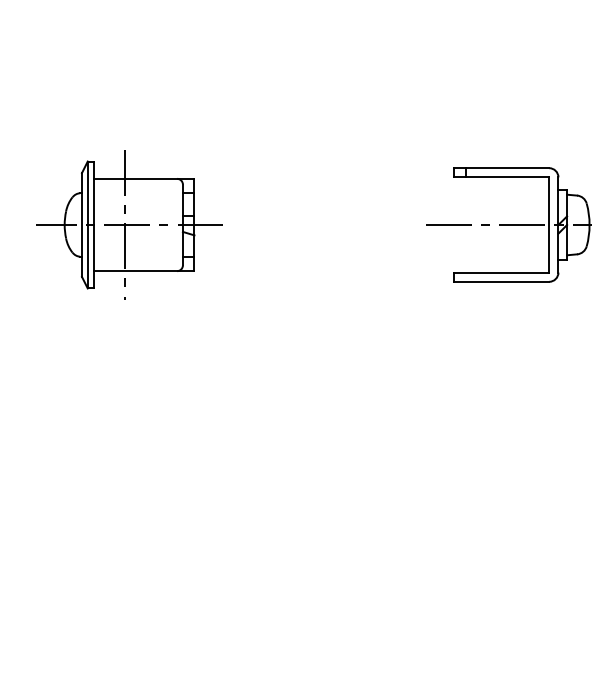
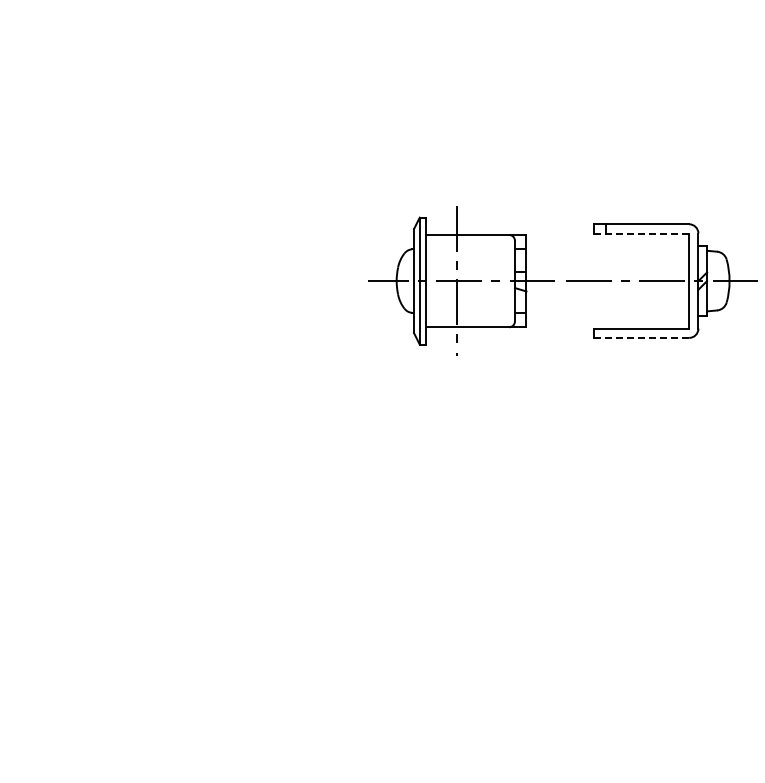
line: (501, 177) -> (641, 233), solid -> dashed
part: (129, 224) -> (461, 280), moved
line: (501, 281) -> (641, 337), solid -> dashed

